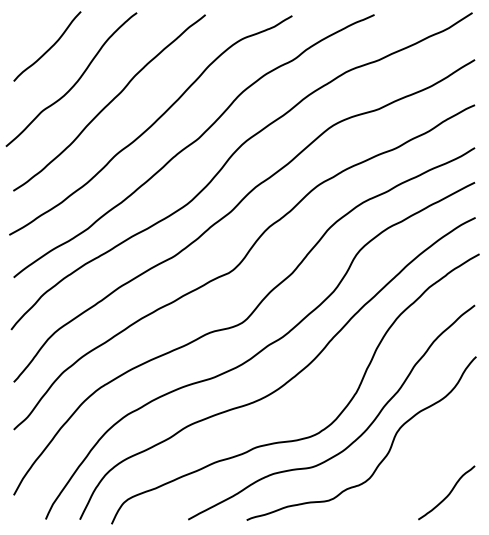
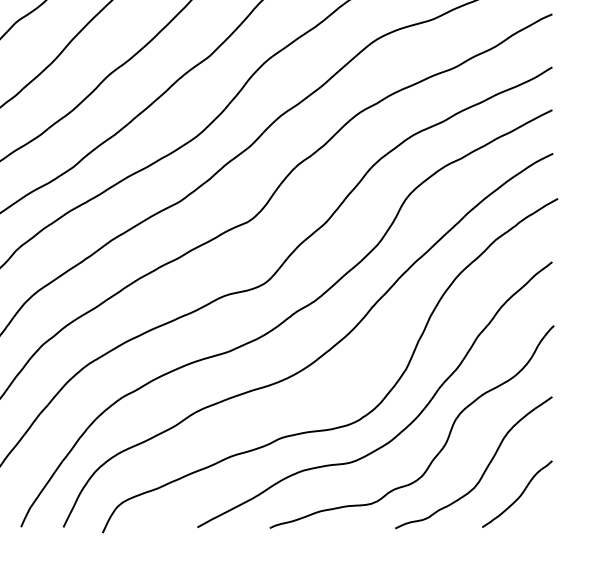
curve: (420, 472) -> (484, 469), added

